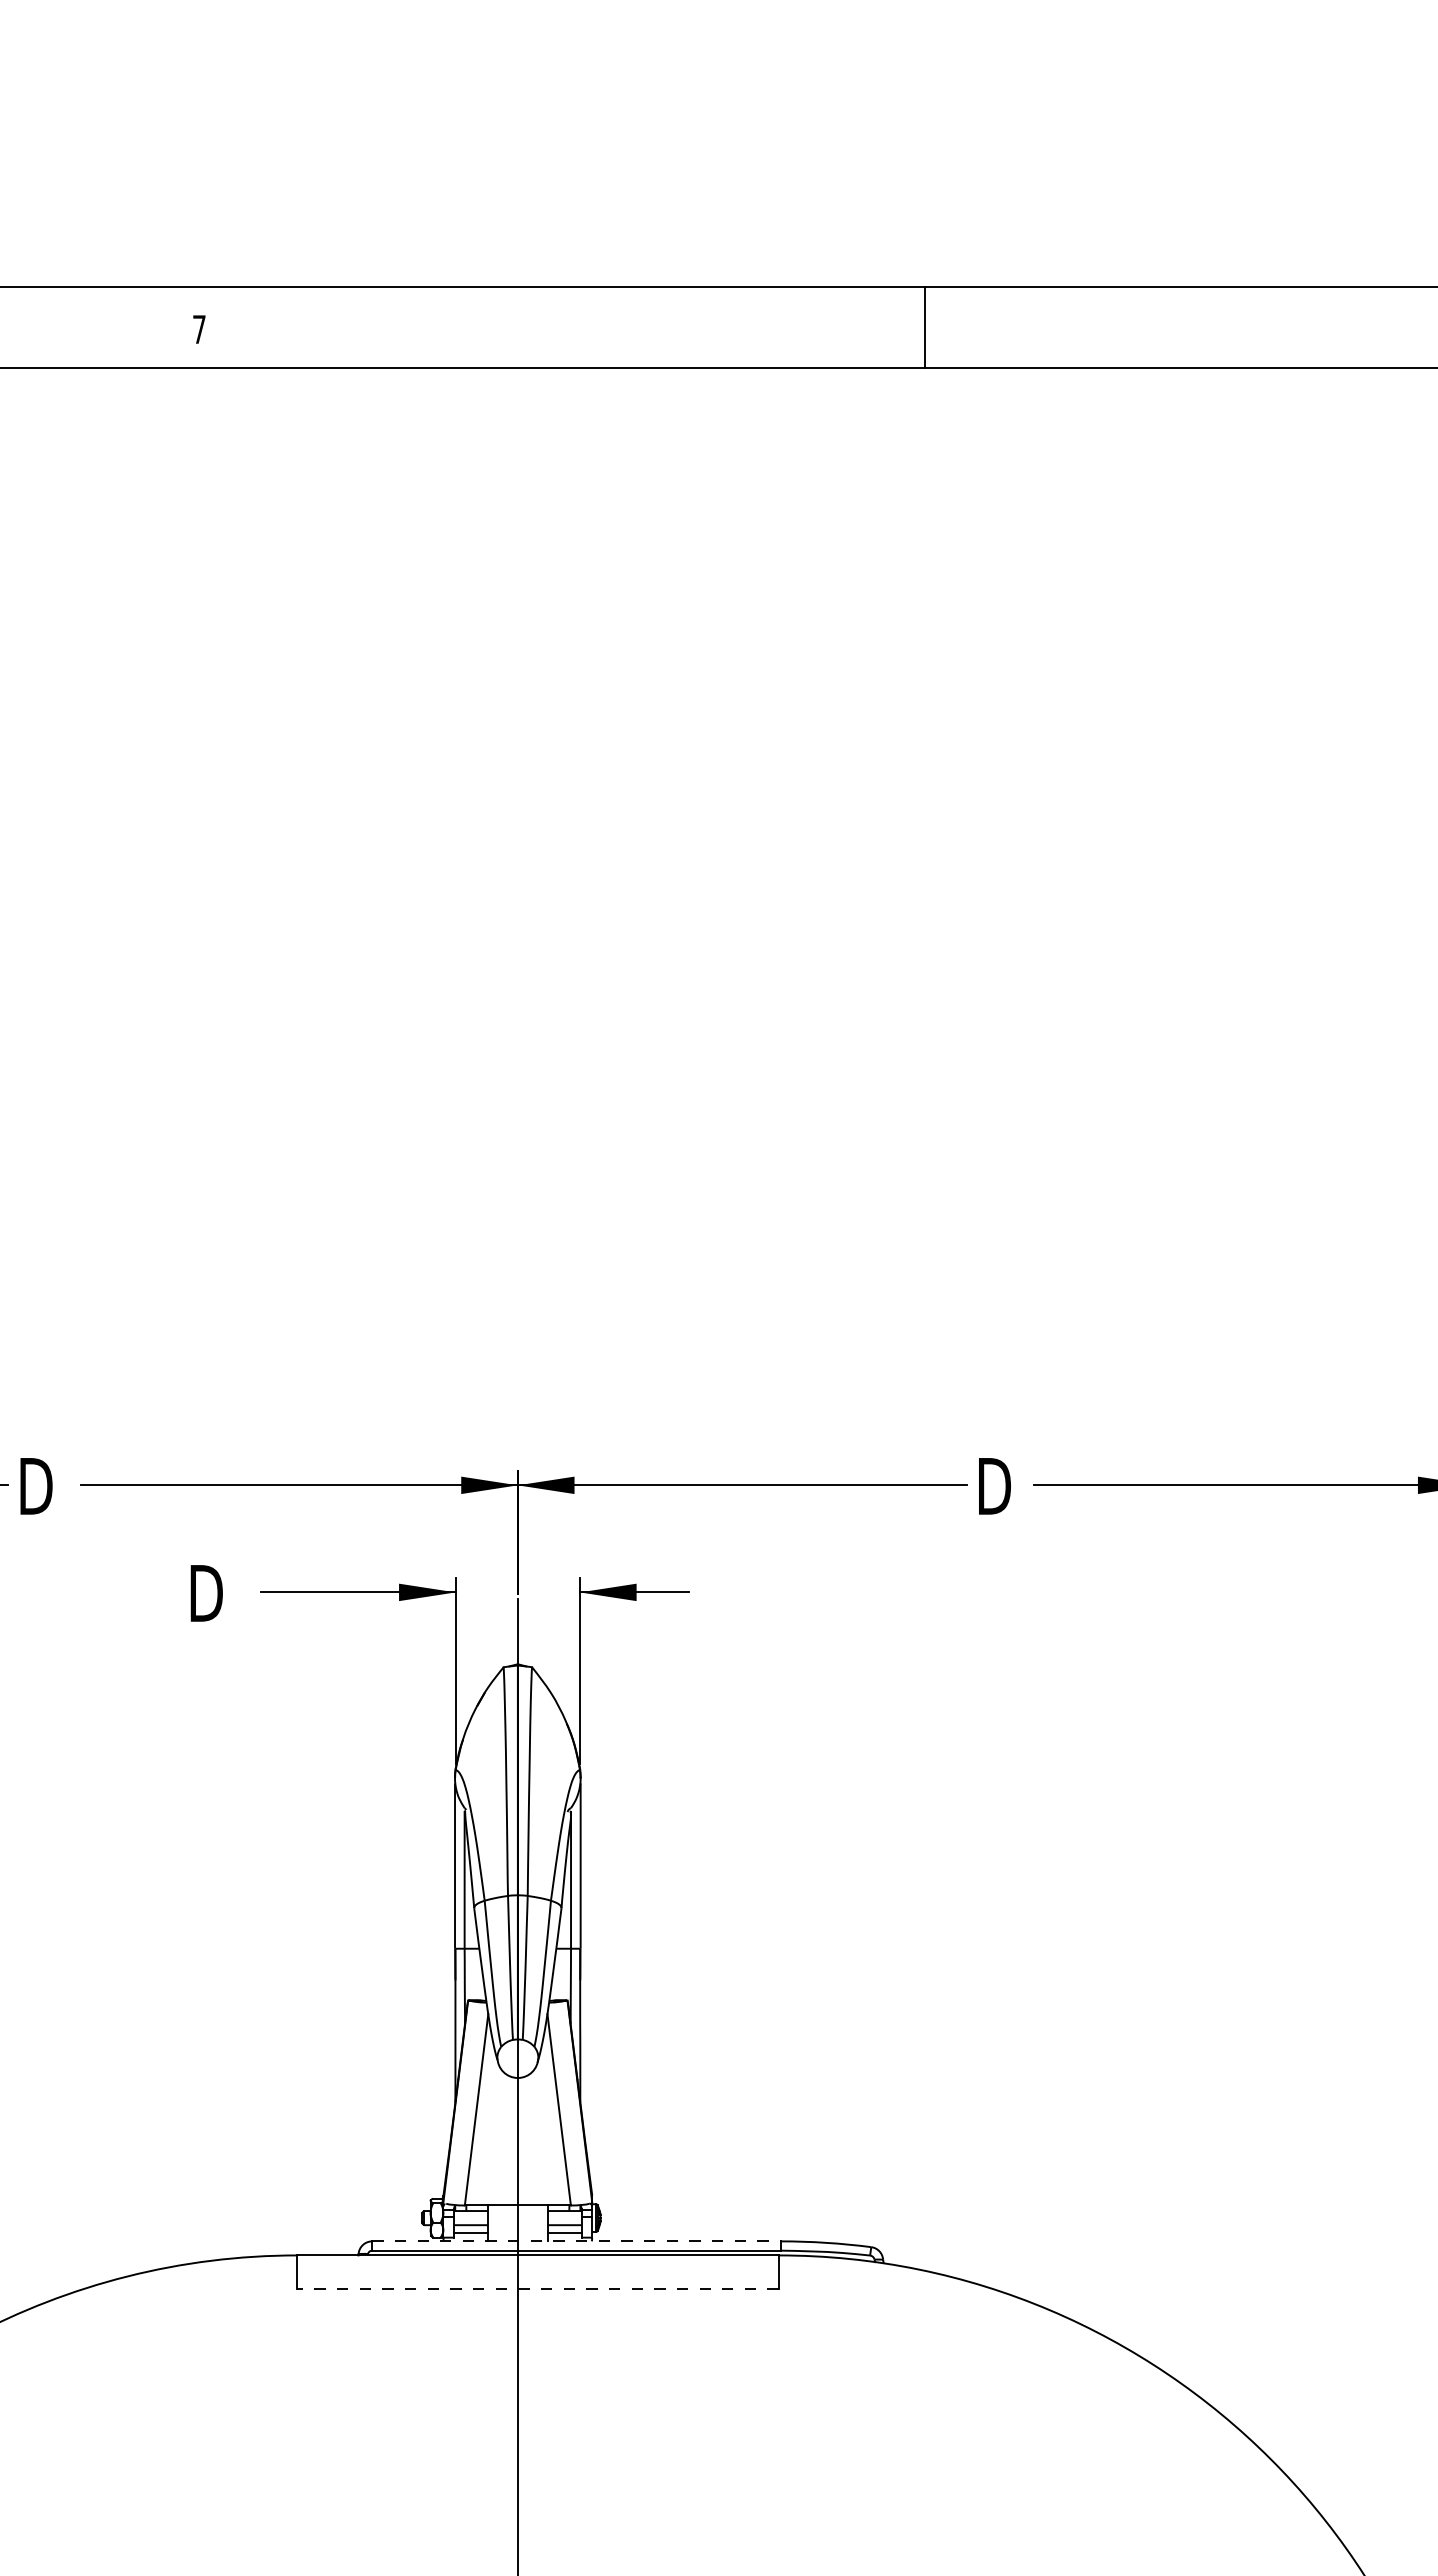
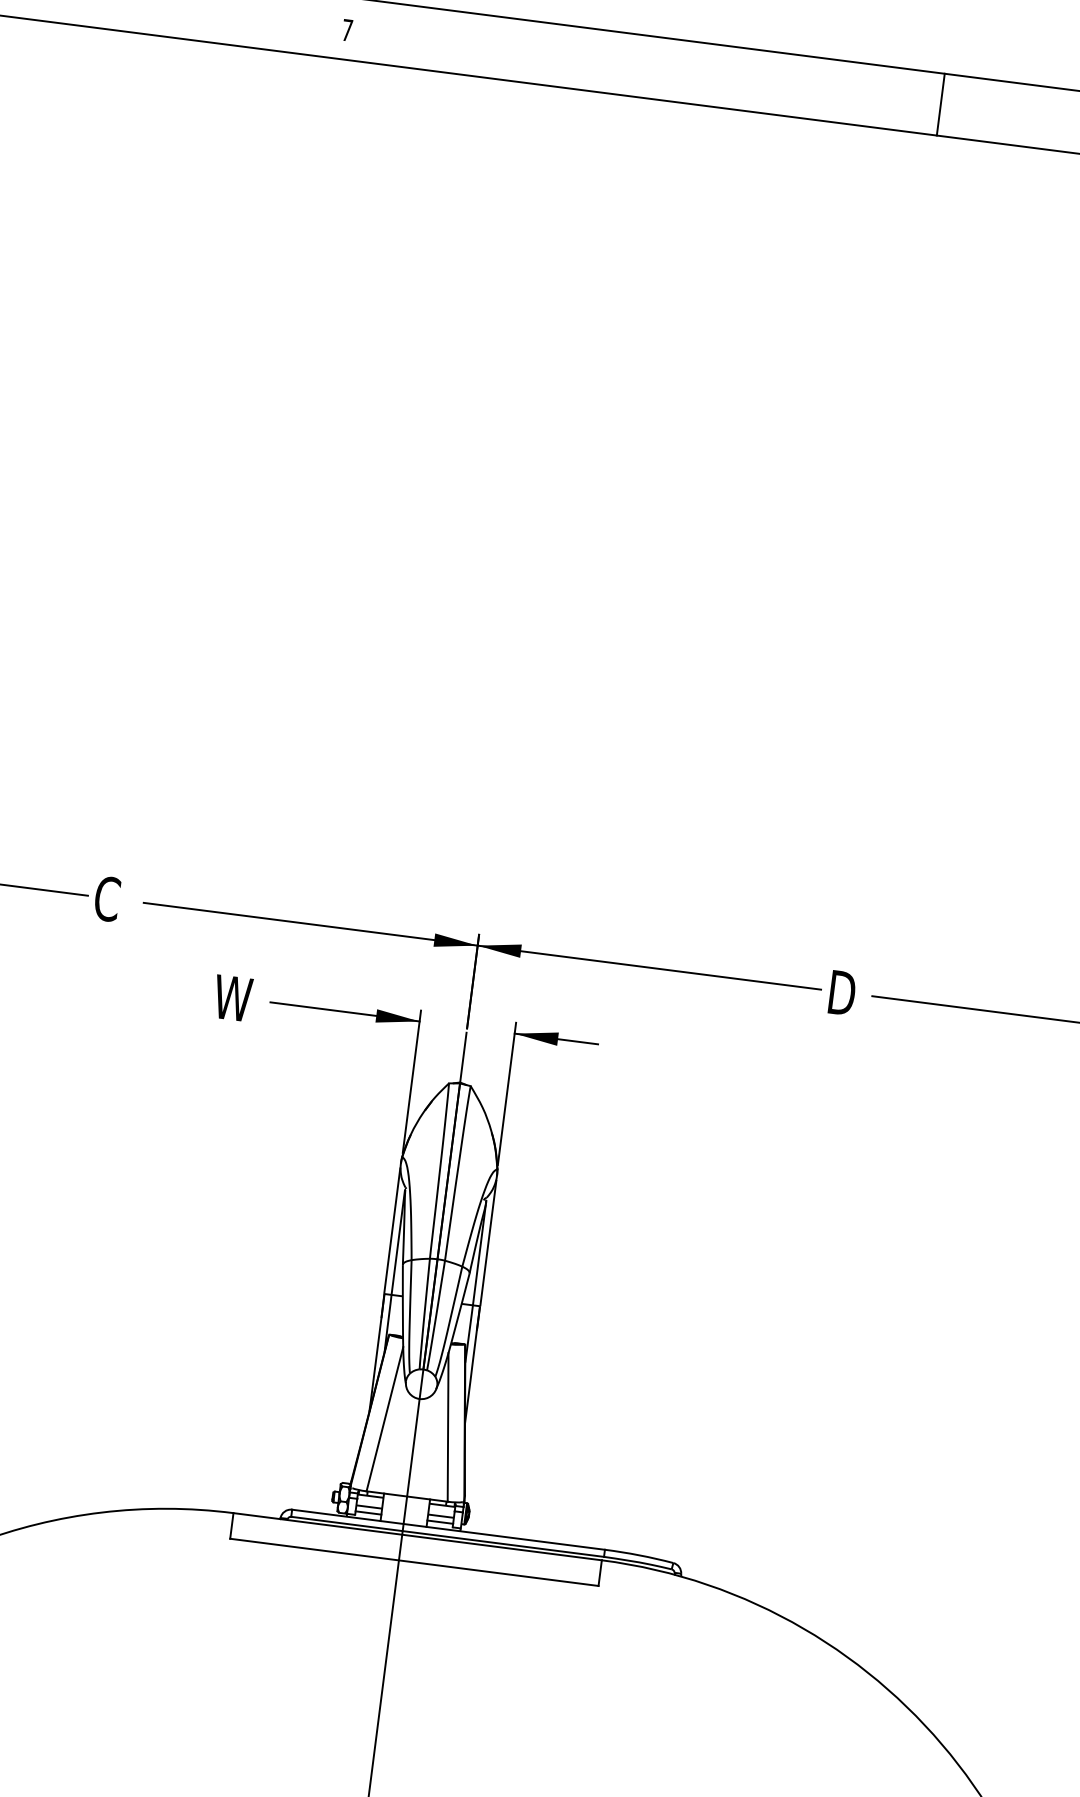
line: (924, 326) -> (940, 103), moved
text: (35, 1486) -> (108, 899), D -> C
text: (211, 1593) -> (232, 998), D -> W
line: (577, 2241) -> (449, 1529), dashed -> solid
line: (538, 2288) -> (414, 1562), dashed -> solid

